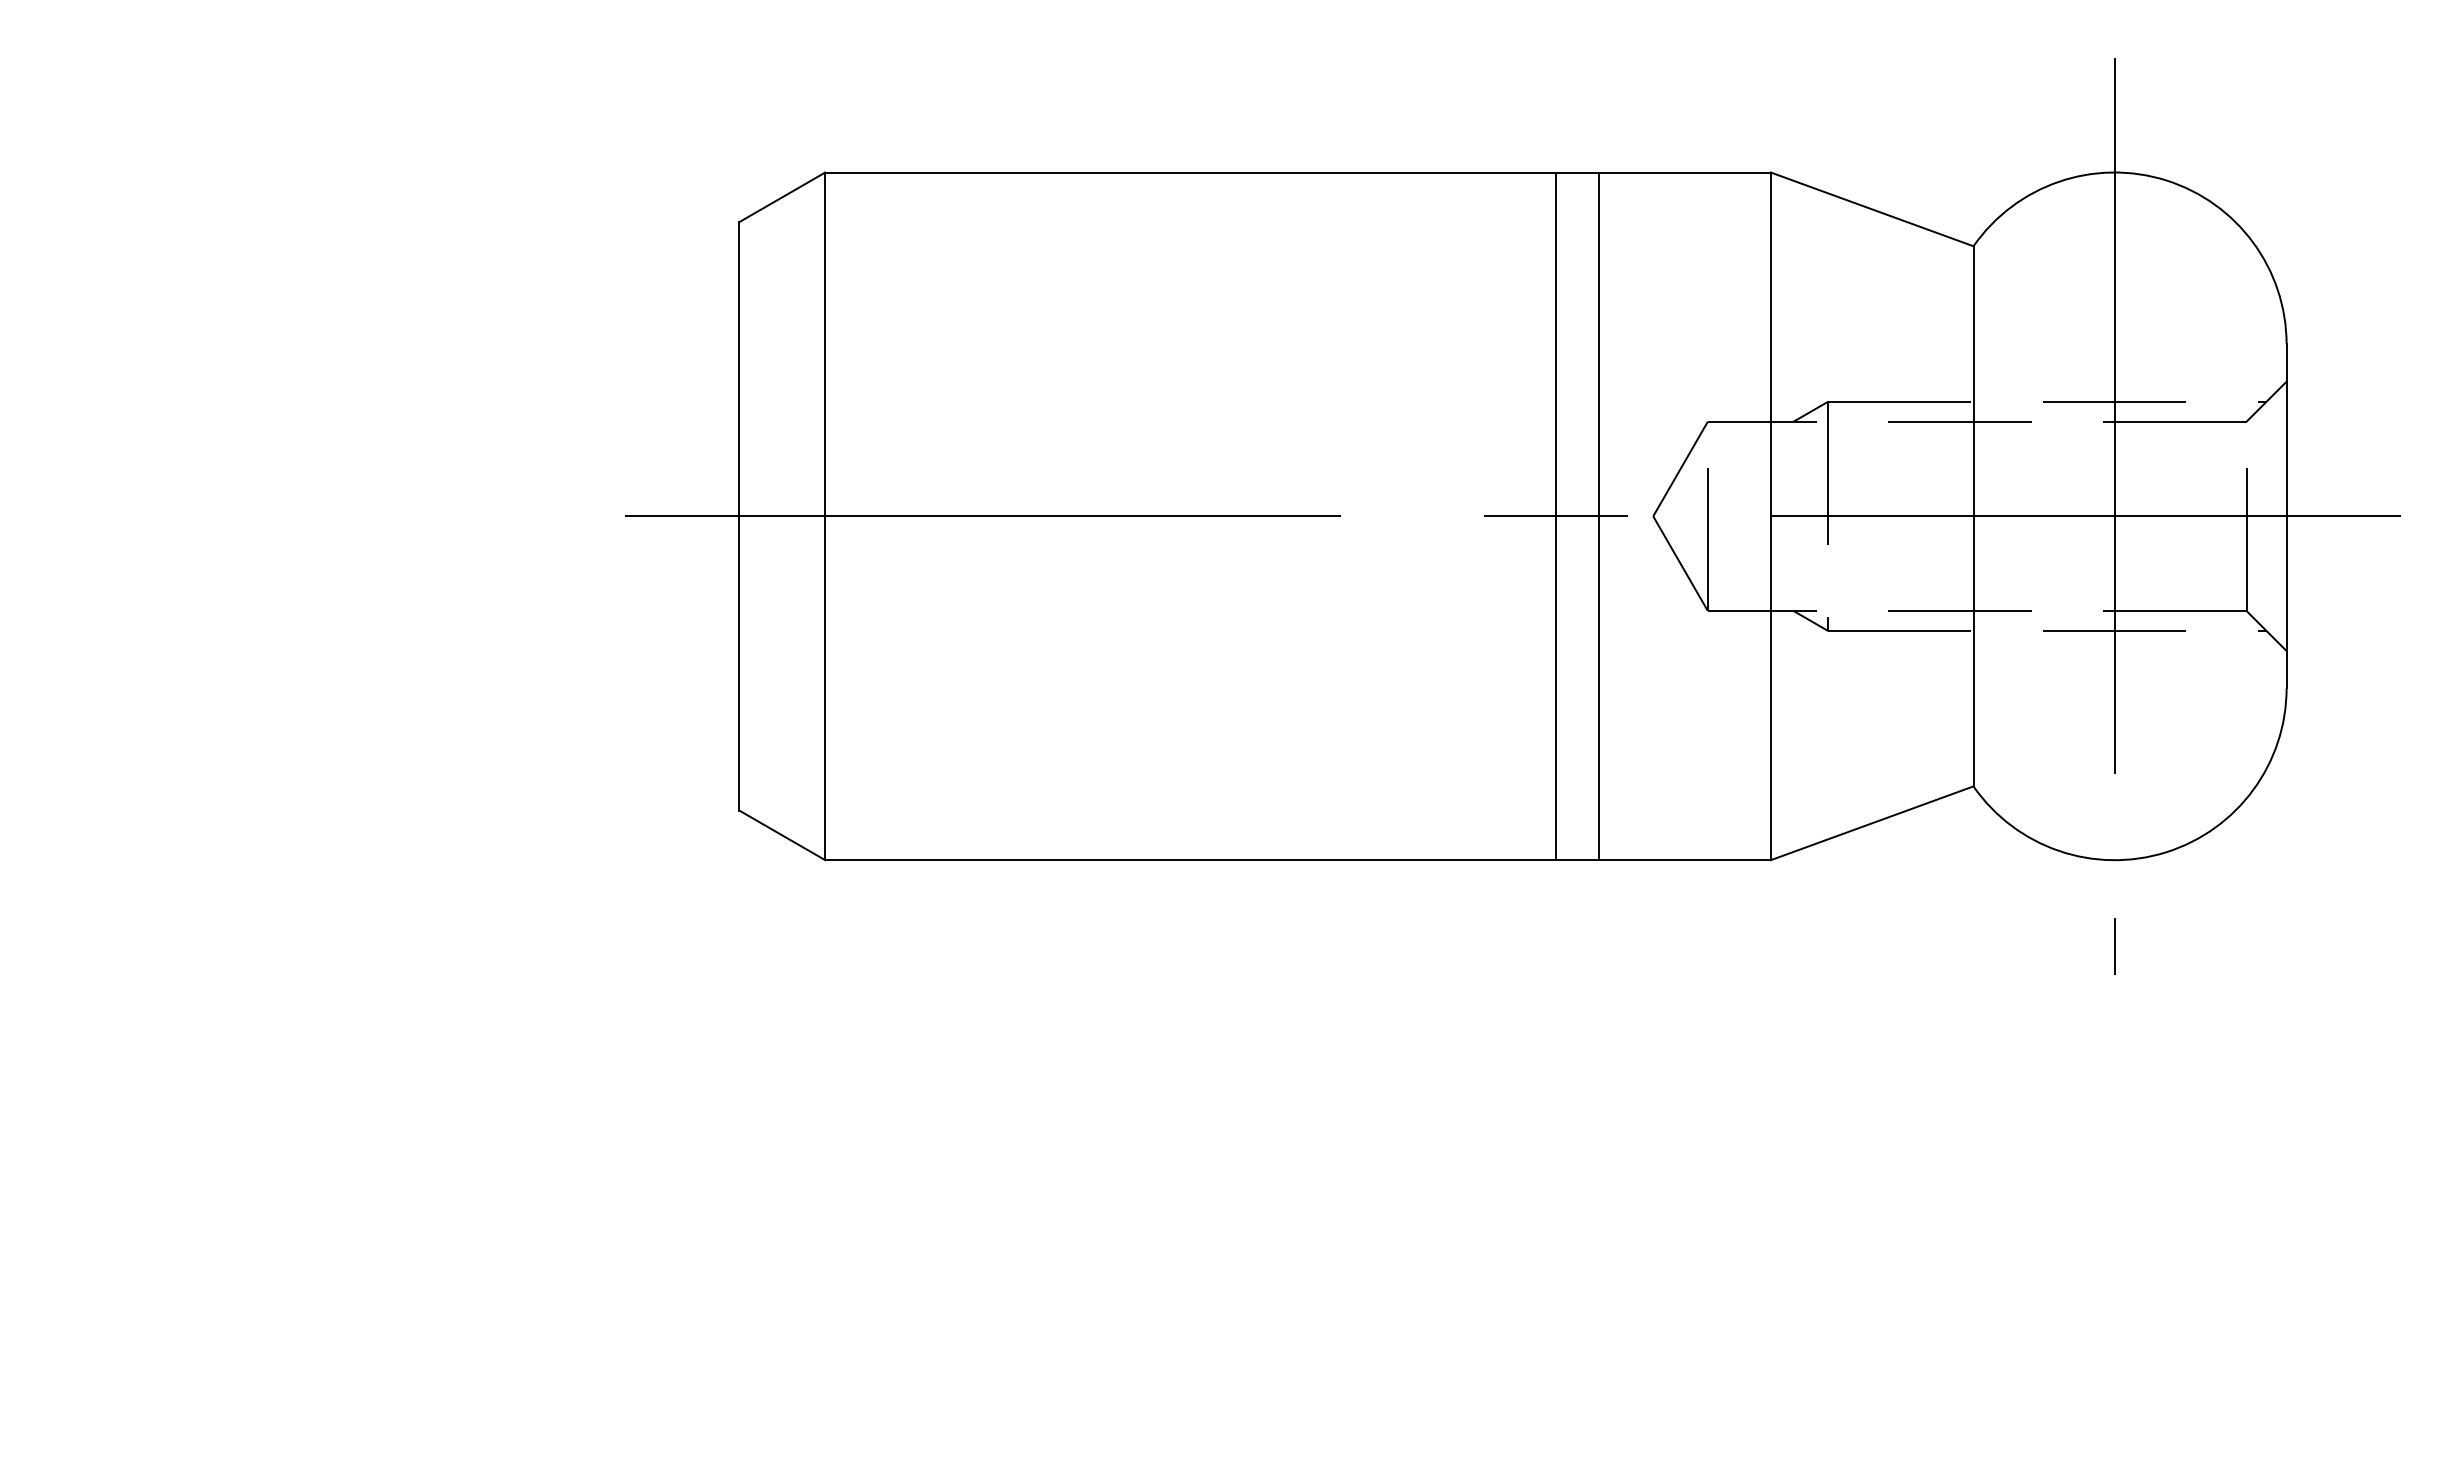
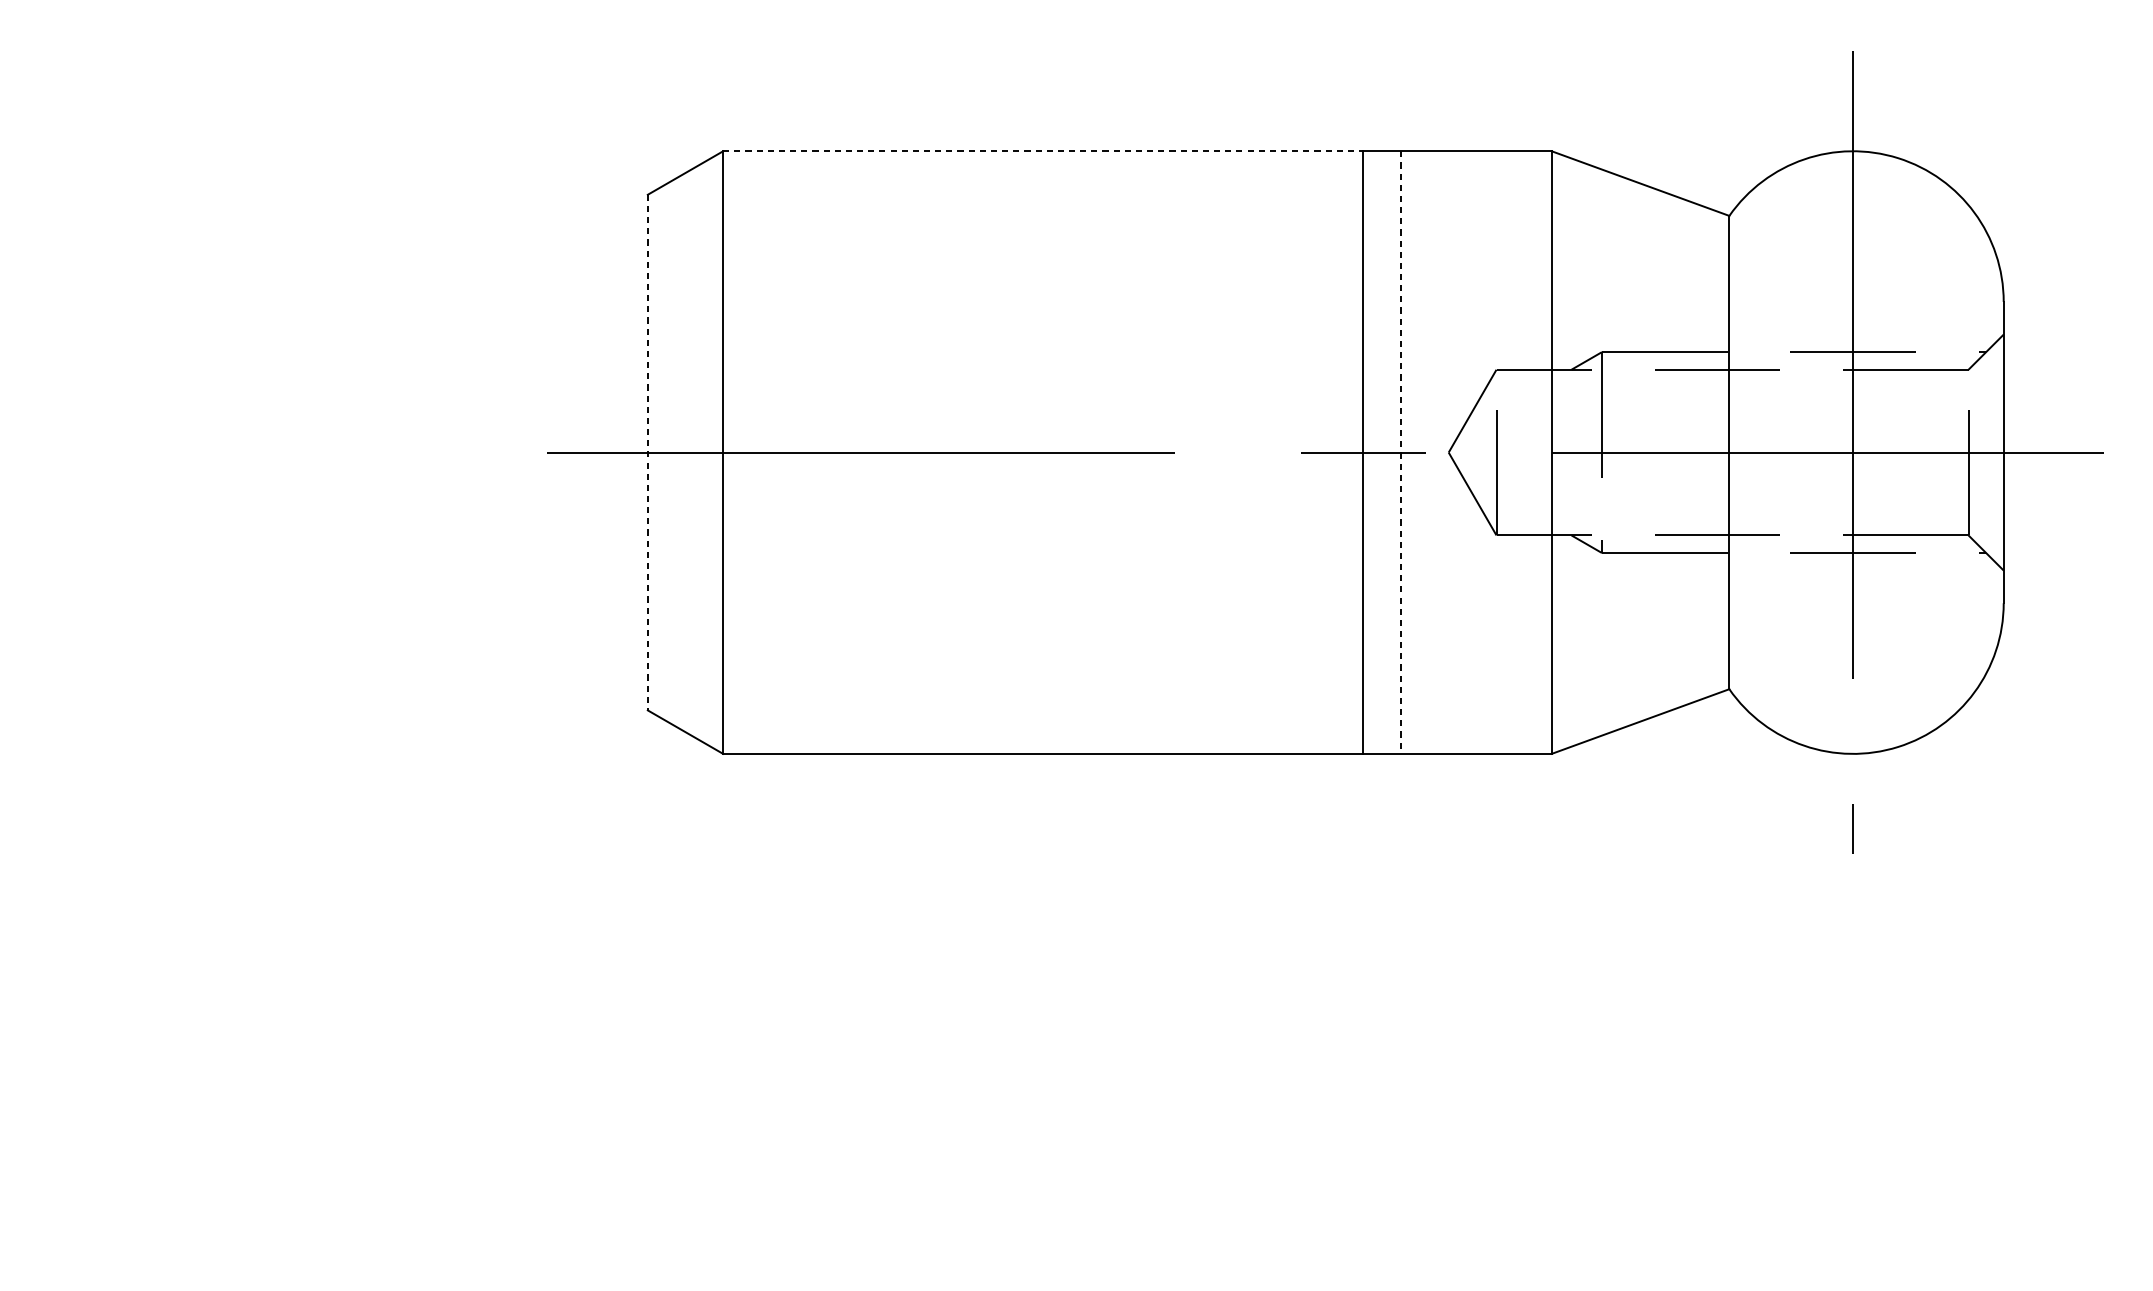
line: (1191, 172) -> (1044, 151), solid -> dashed
line: (739, 516) -> (647, 452), solid -> dashed
line: (1598, 516) -> (1400, 452), solid -> dashed

